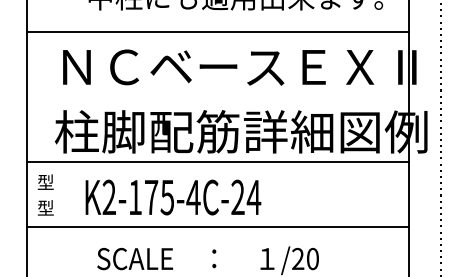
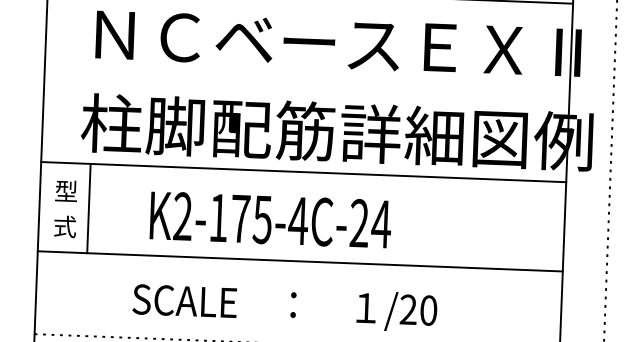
line: (62, 193) -> (88, 207), added
text: (173, 197) -> (270, 219), moved
text: (45, 208) -> (64, 227), 型 -> 式

